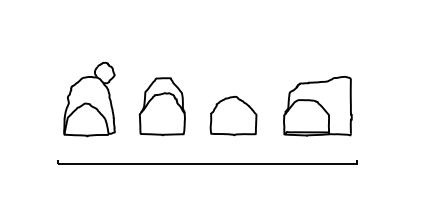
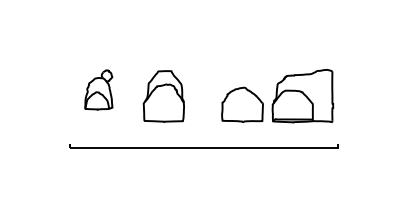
part: (89, 98) -> (98, 89), size x0.6
part: (233, 115) -> (242, 104), moved

